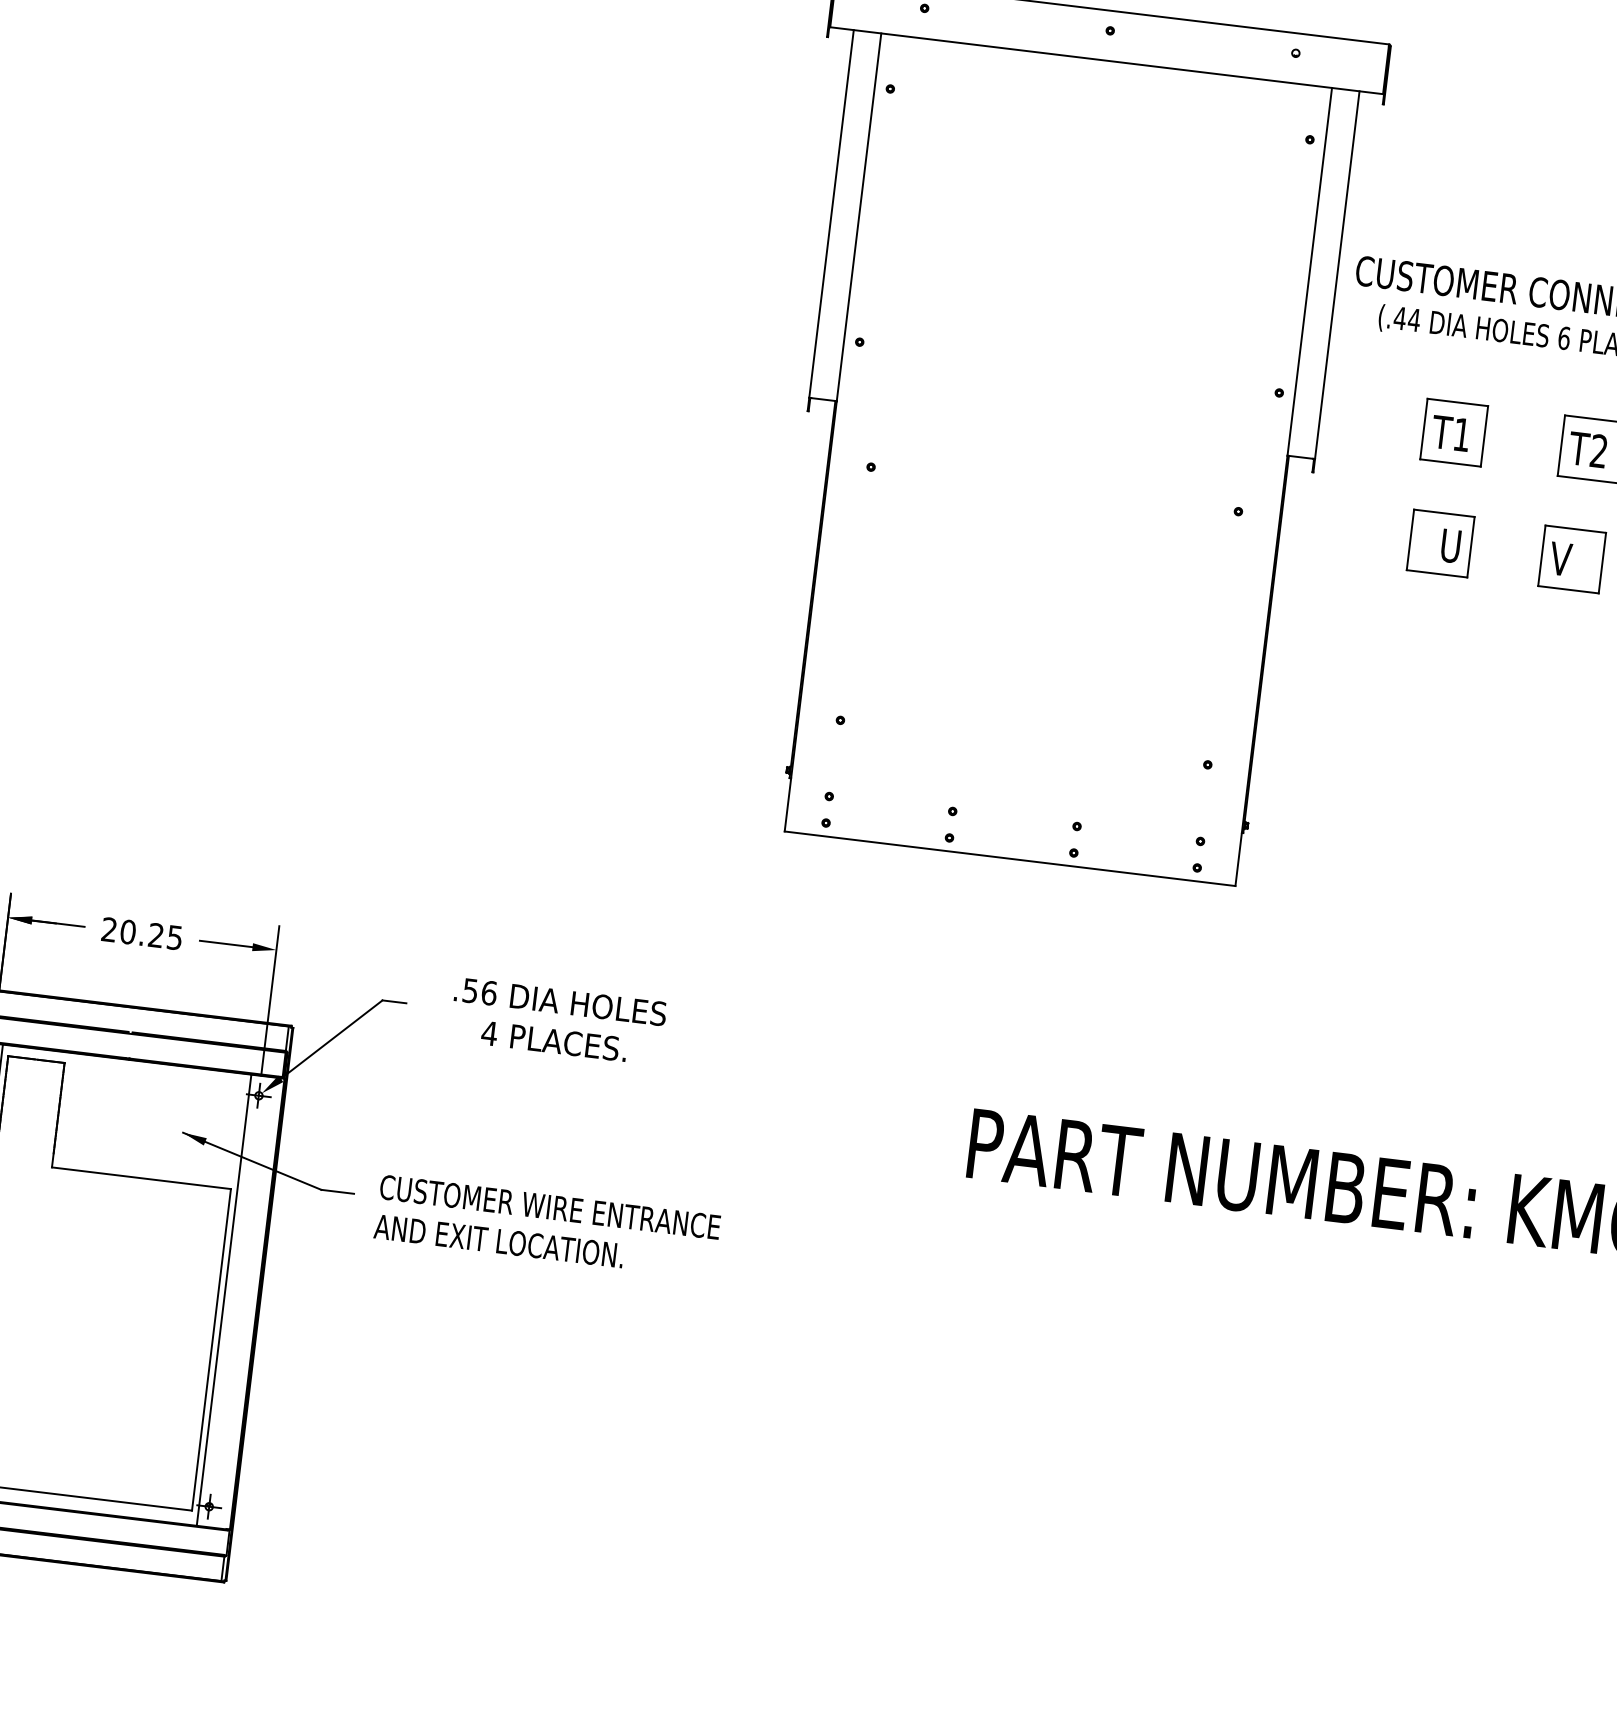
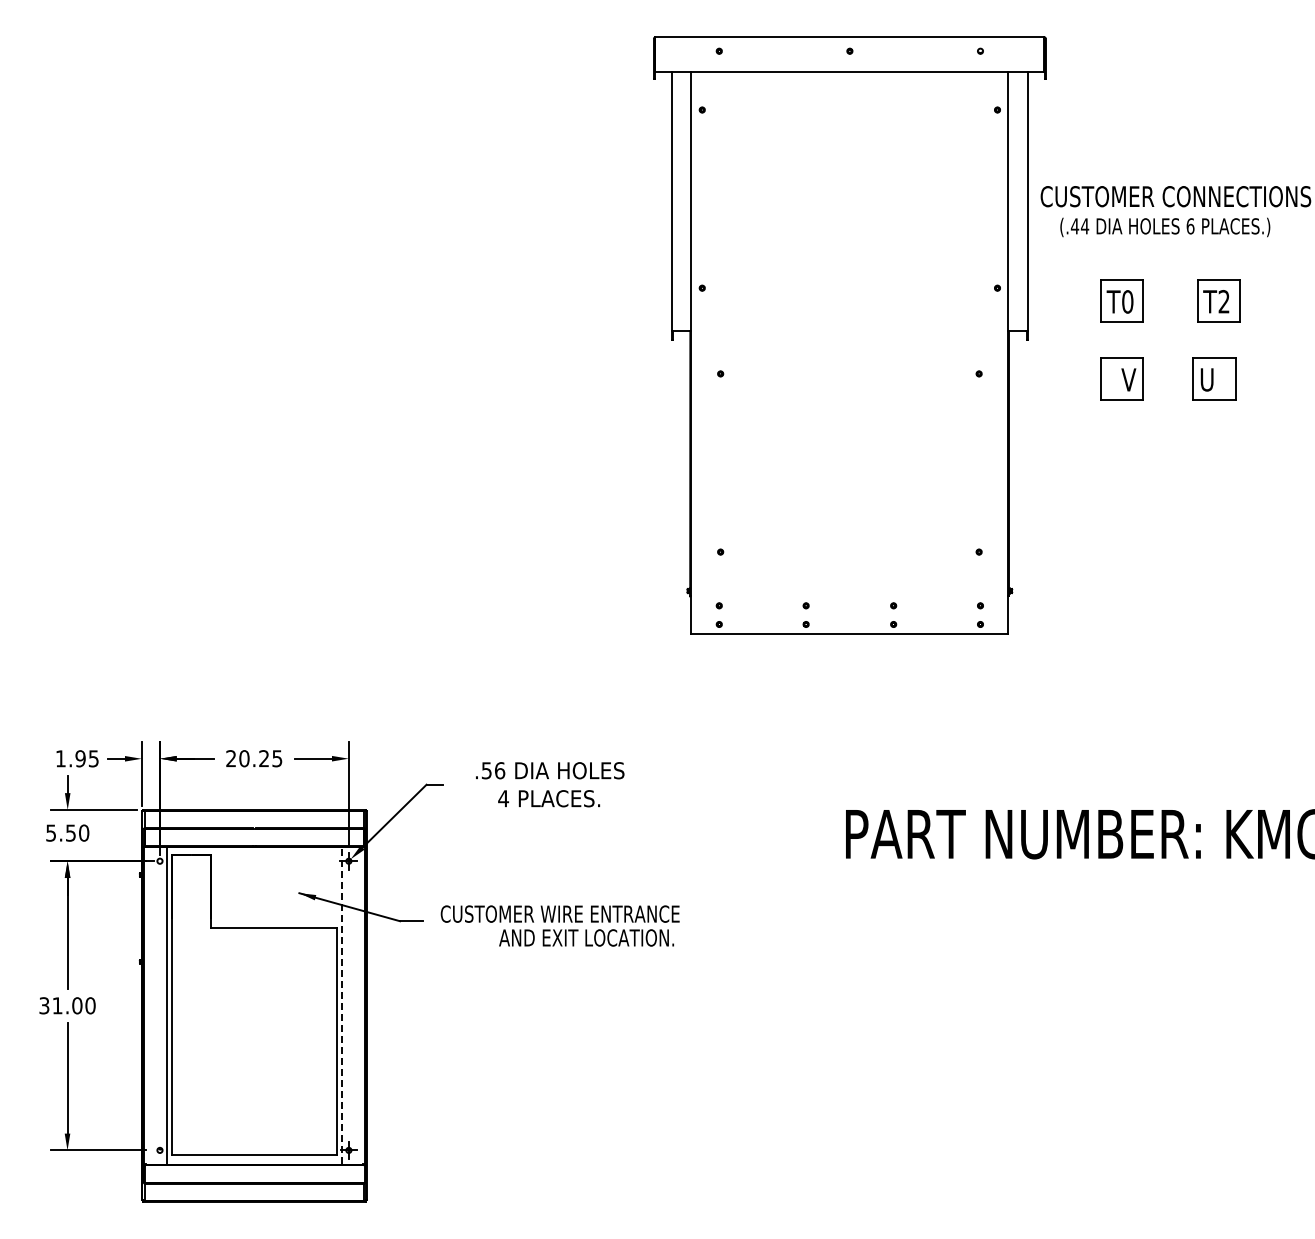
text: (1461, 434) -> (1127, 301), T1 -> T0
text: (1449, 545) -> (1128, 379), U -> V
text: (1560, 558) -> (1206, 379), V -> U
text: (498, 1240) -> (586, 937), moved
line: (223, 1299) -> (341, 1005), solid -> dashed

